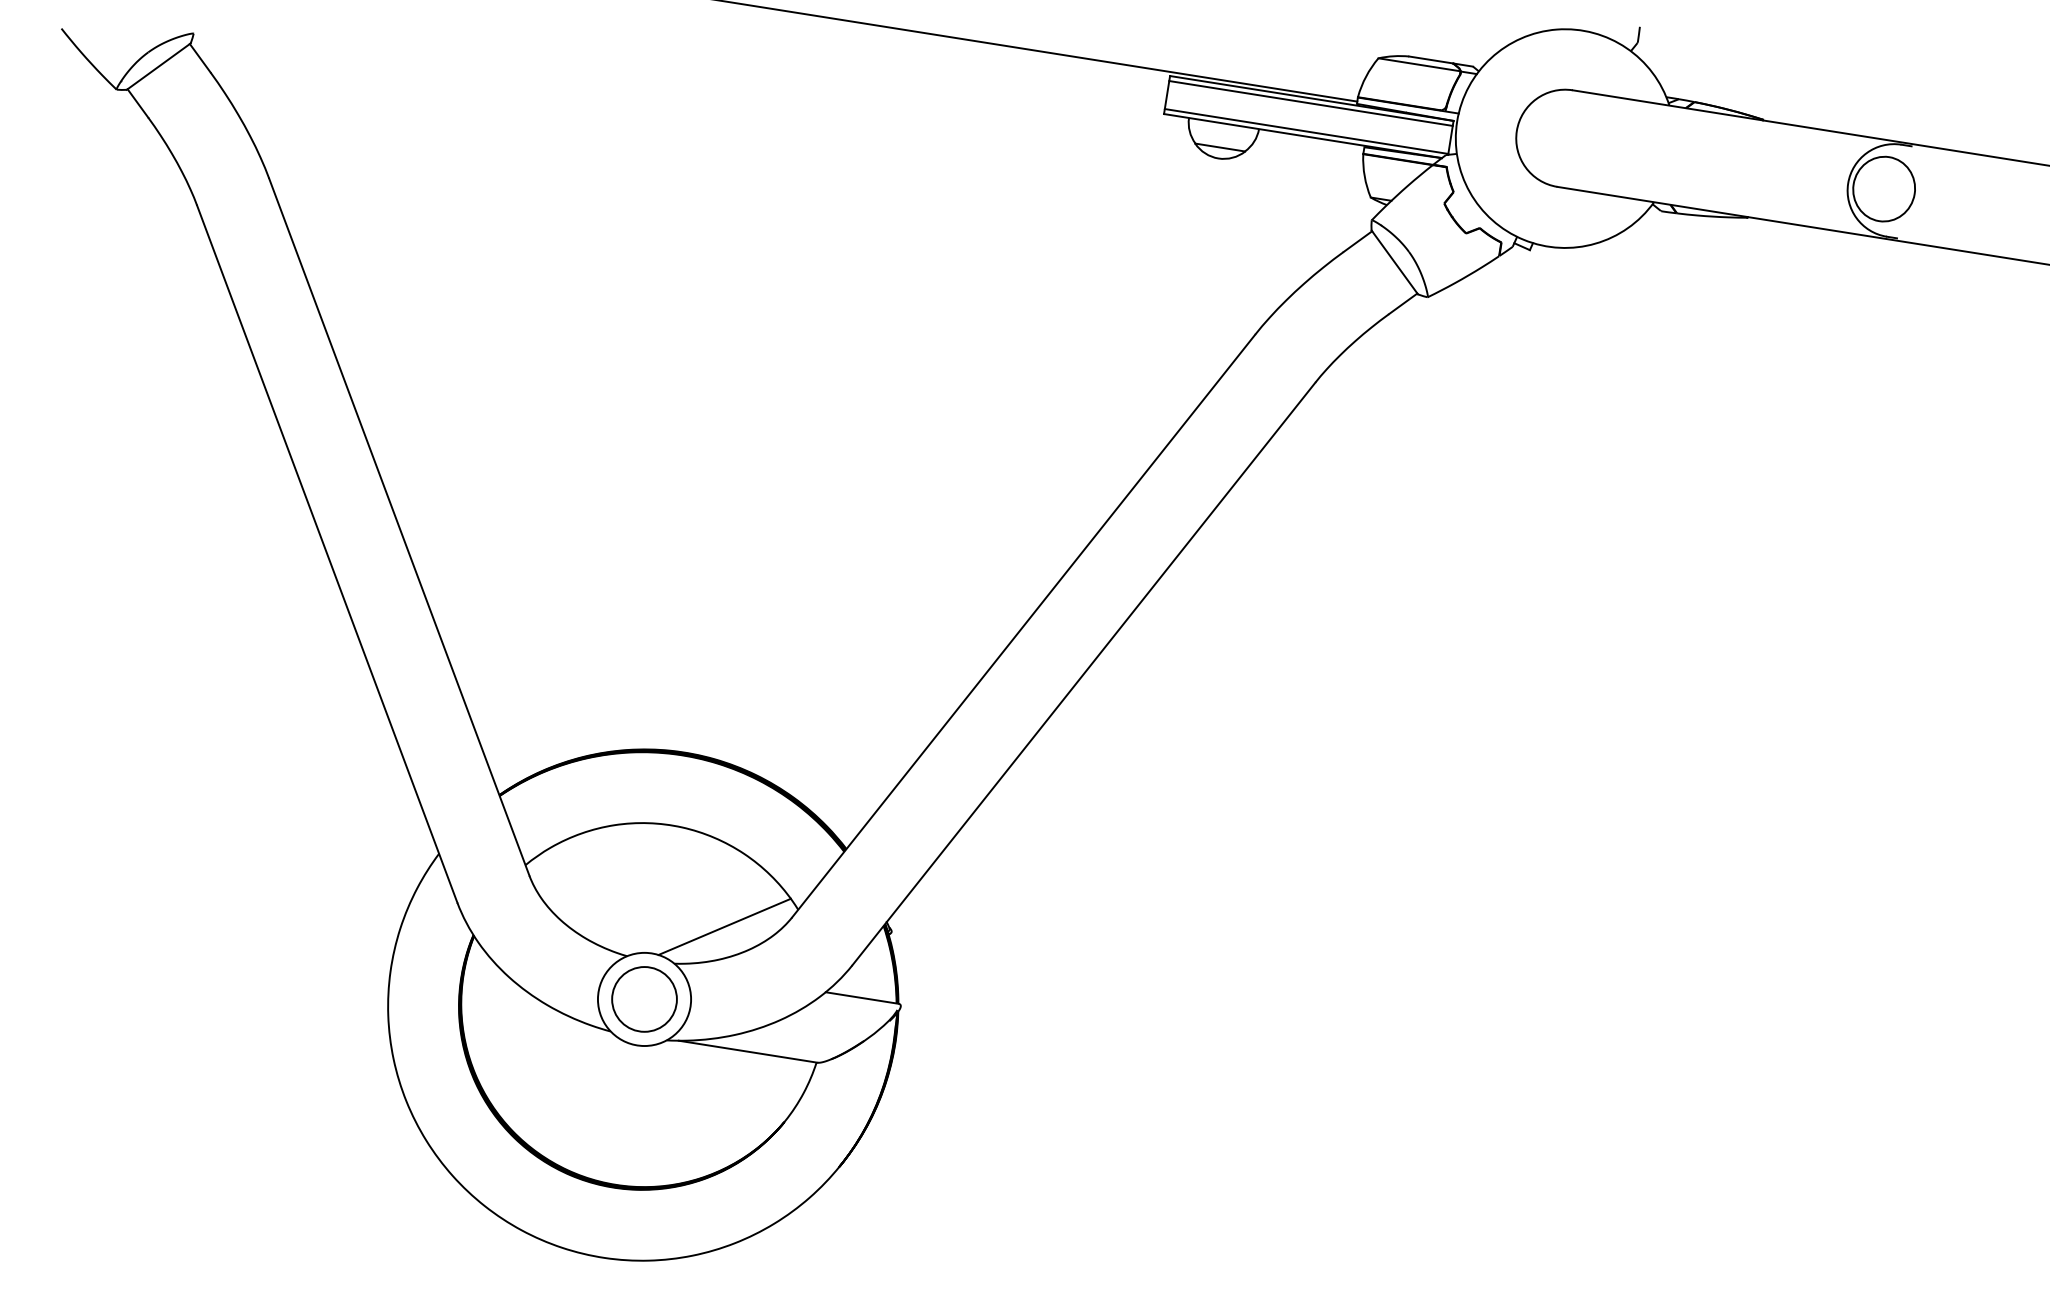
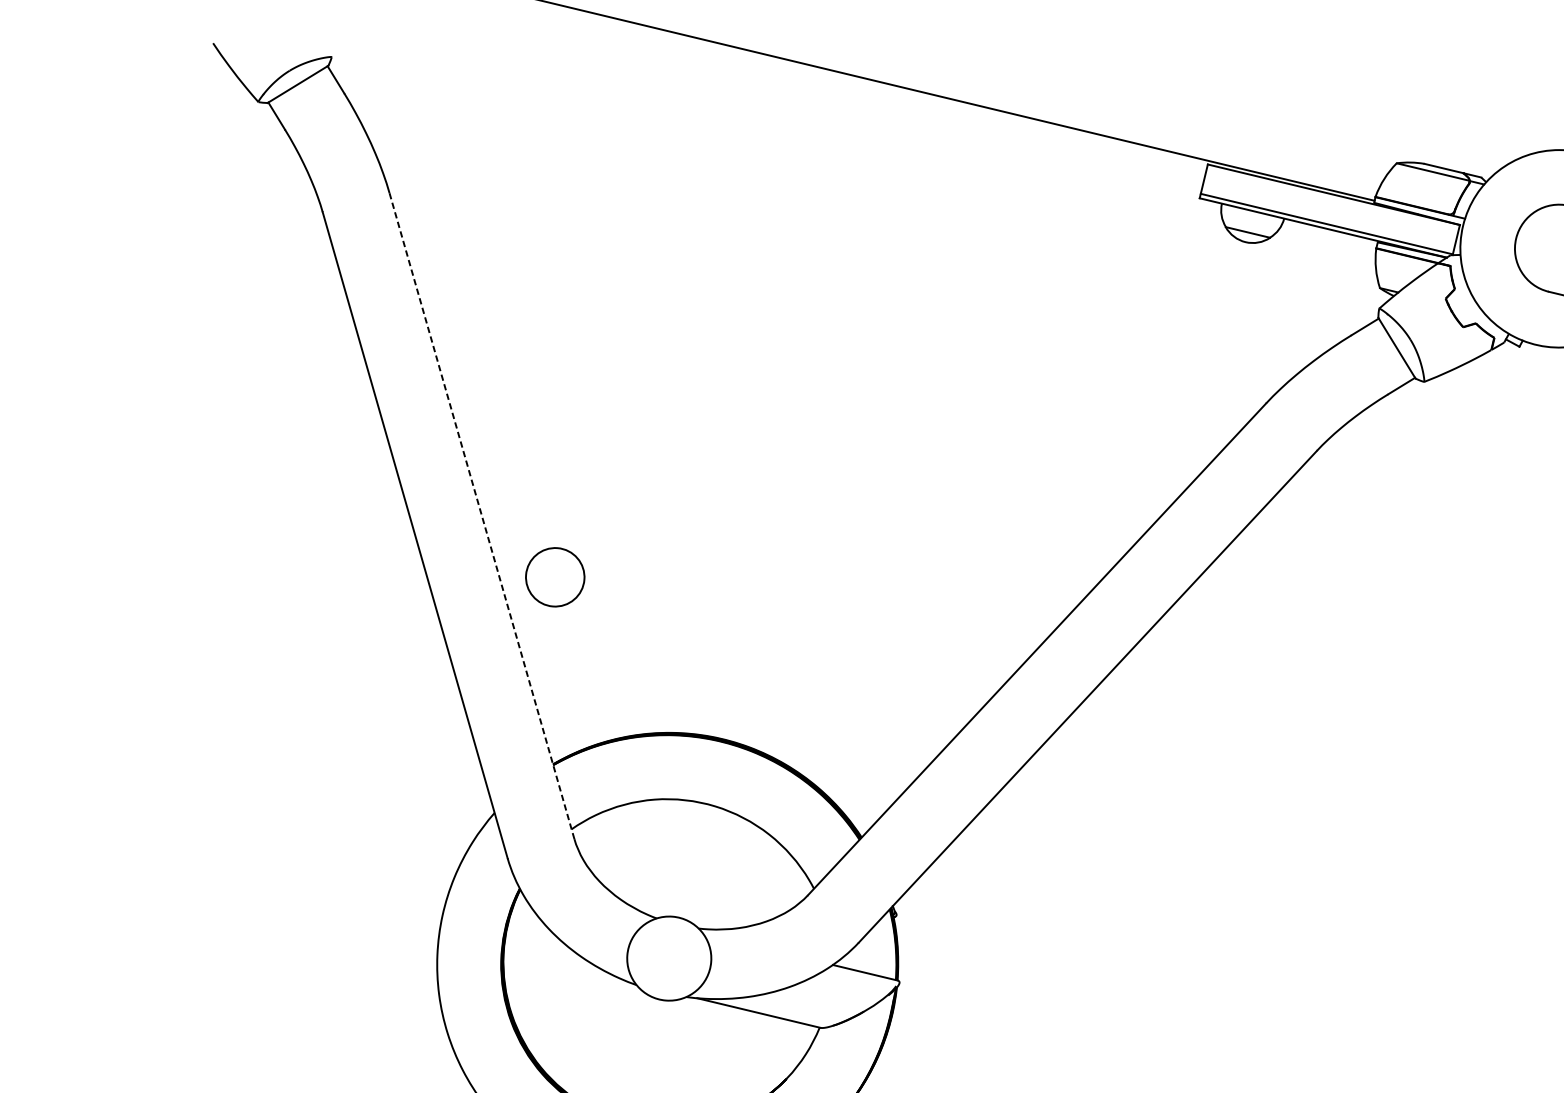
line: (1310, 103) -> (1332, 199), removed
line: (399, 526) -> (482, 515), solid -> dashed
line: (724, 926) -> (746, 898), removed
circle: (644, 999) -> (555, 577), moved

